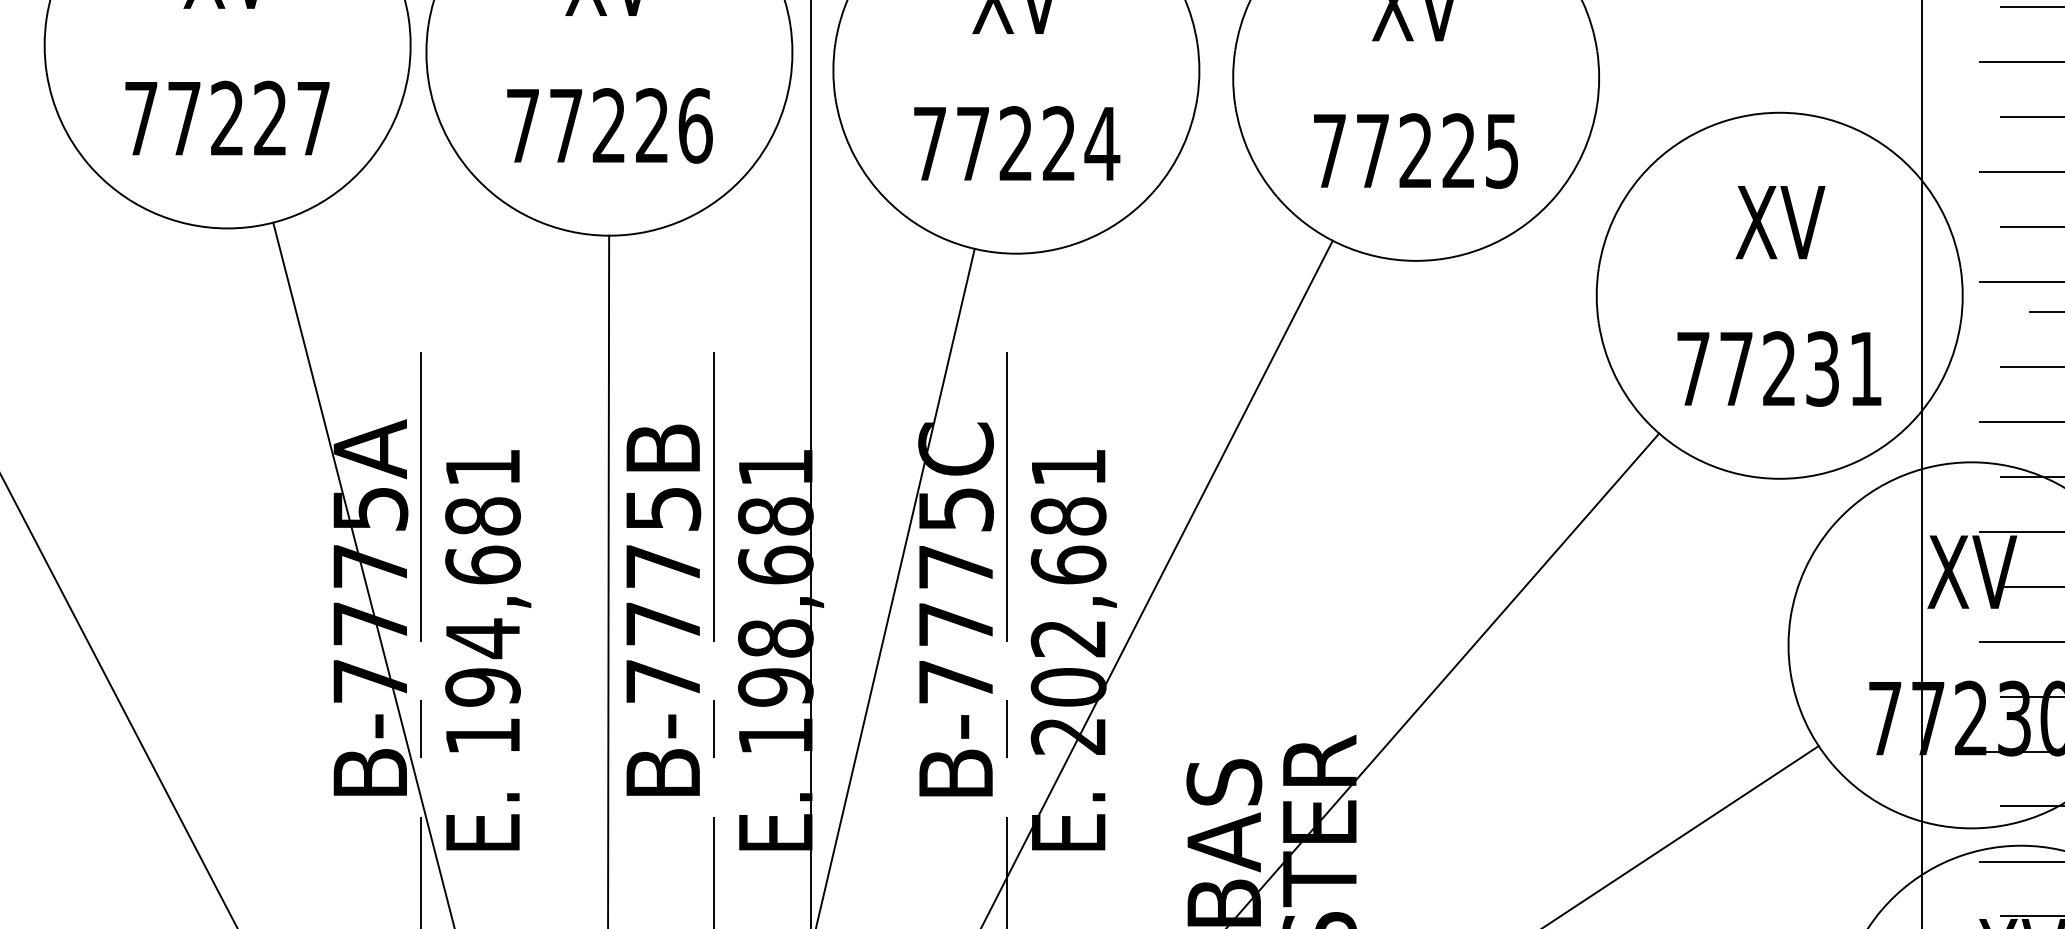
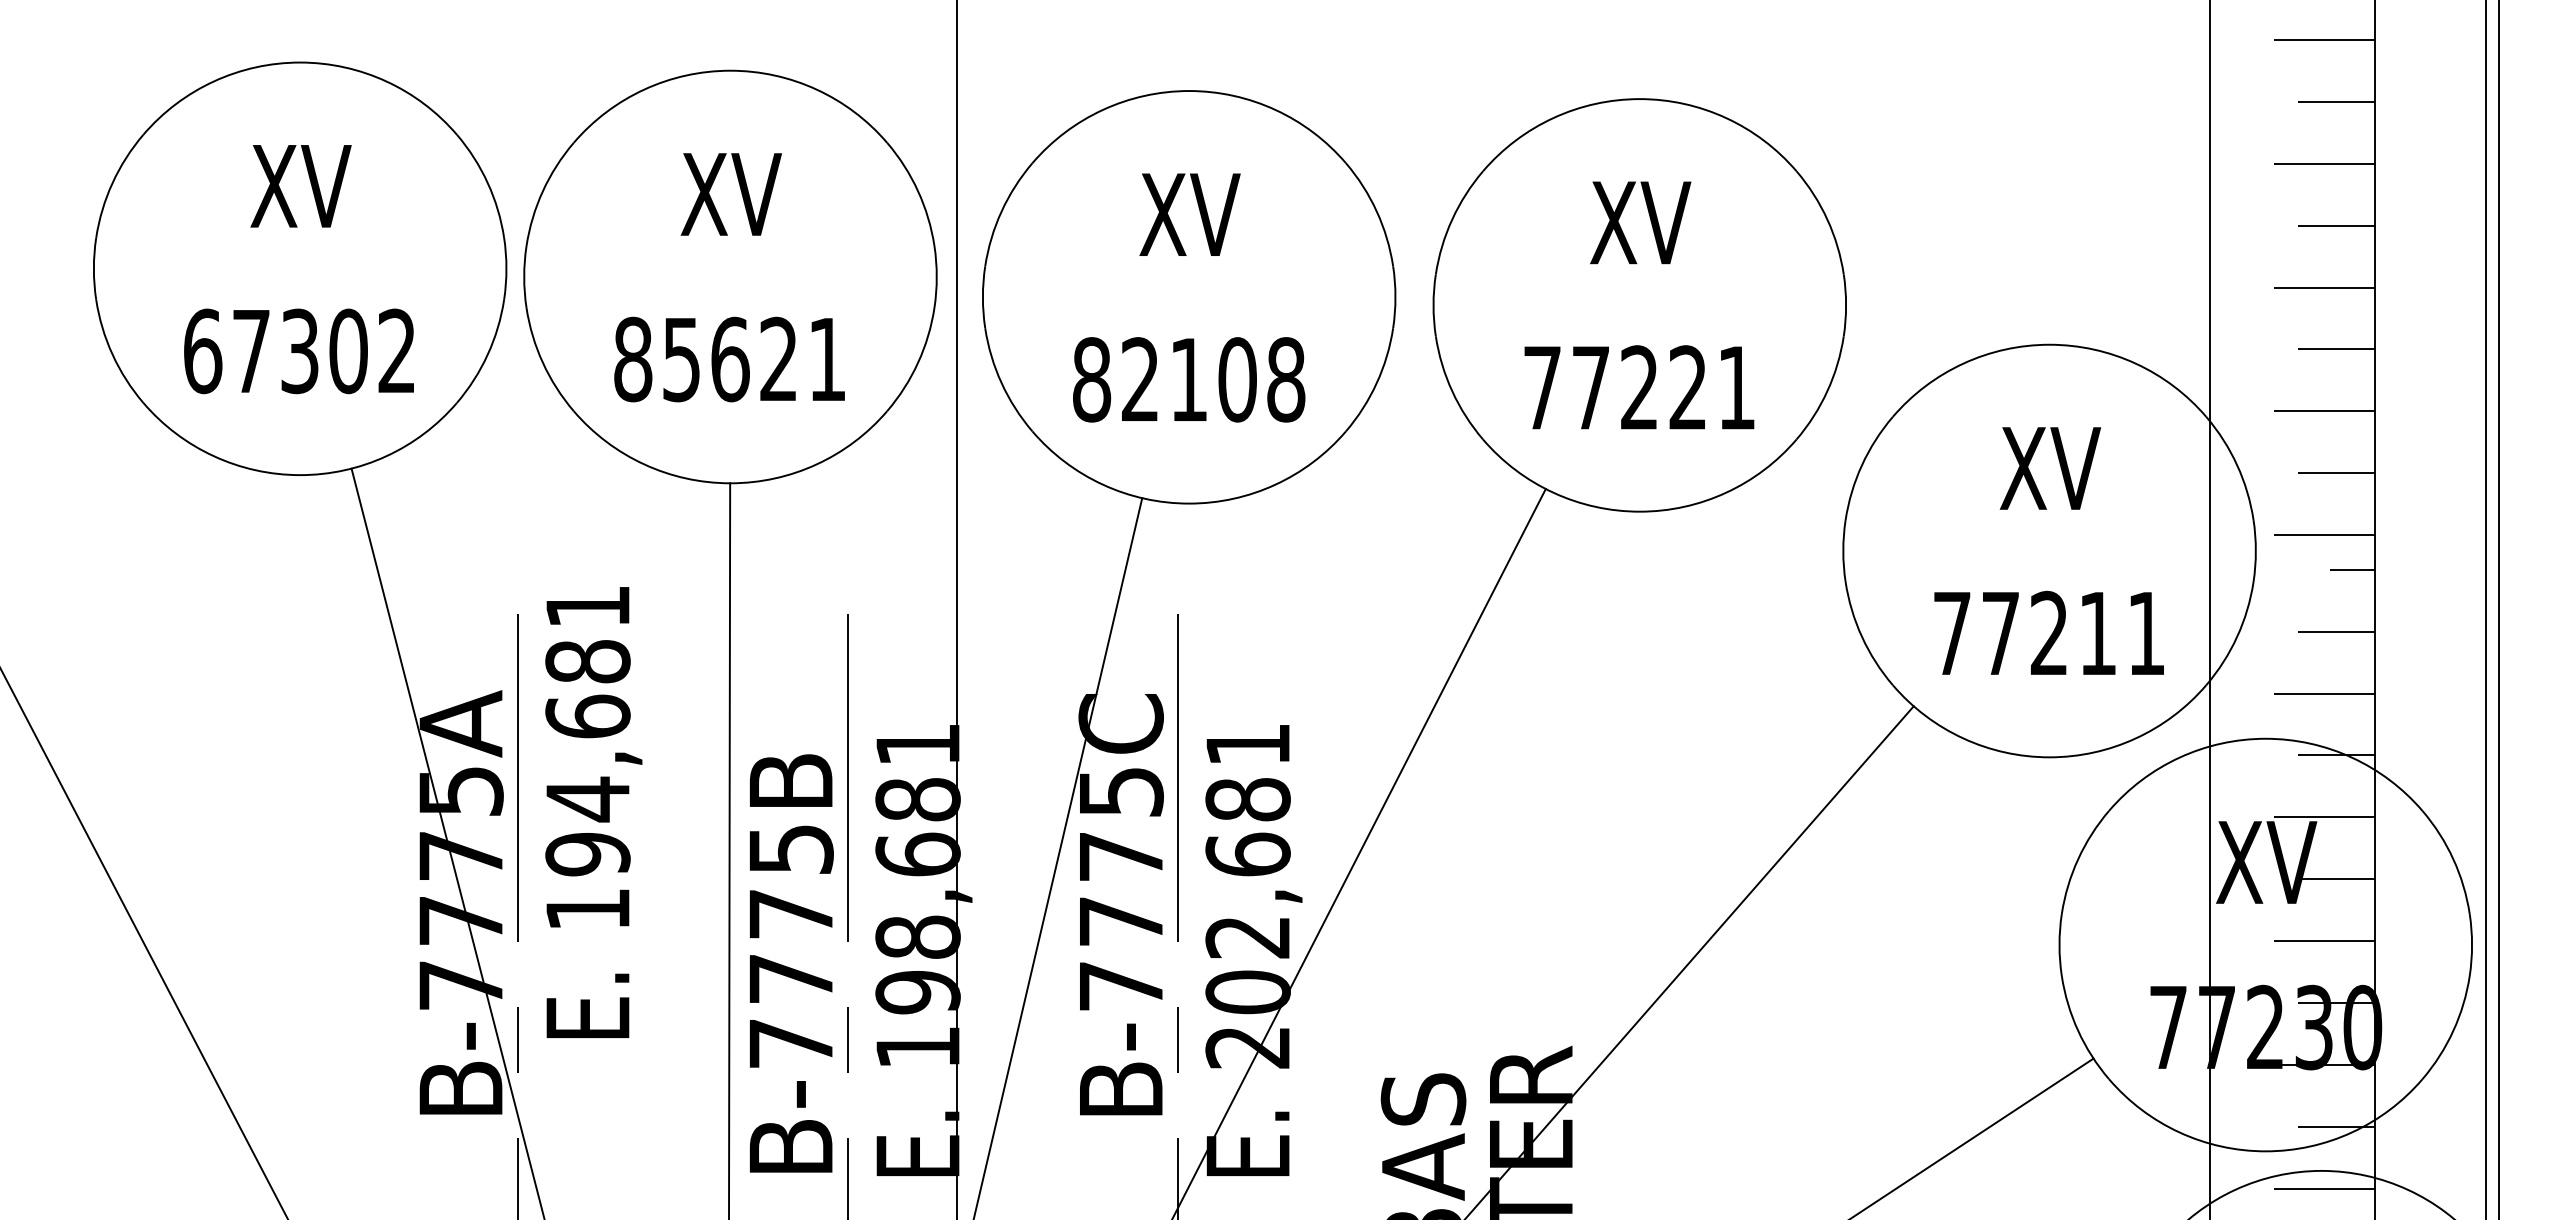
text: (227, 118) -> (299, 351), 77227 -> 67302
text: (609, 125) -> (730, 359), 77226 -> 85621
text: (1016, 143) -> (1189, 379), 77224 -> 82108
text: (1501, 151) -> (1736, 388), 77225 -> 77221
text: (1822, 368) -> (2097, 633), 77231 -> 77211
text: (663, 610) -> (791, 963), moved
text: (487, 650) -> (593, 812), moved

